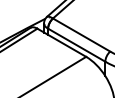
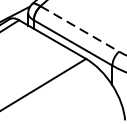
line: (82, 35) -> (81, 29), solid -> dashed

